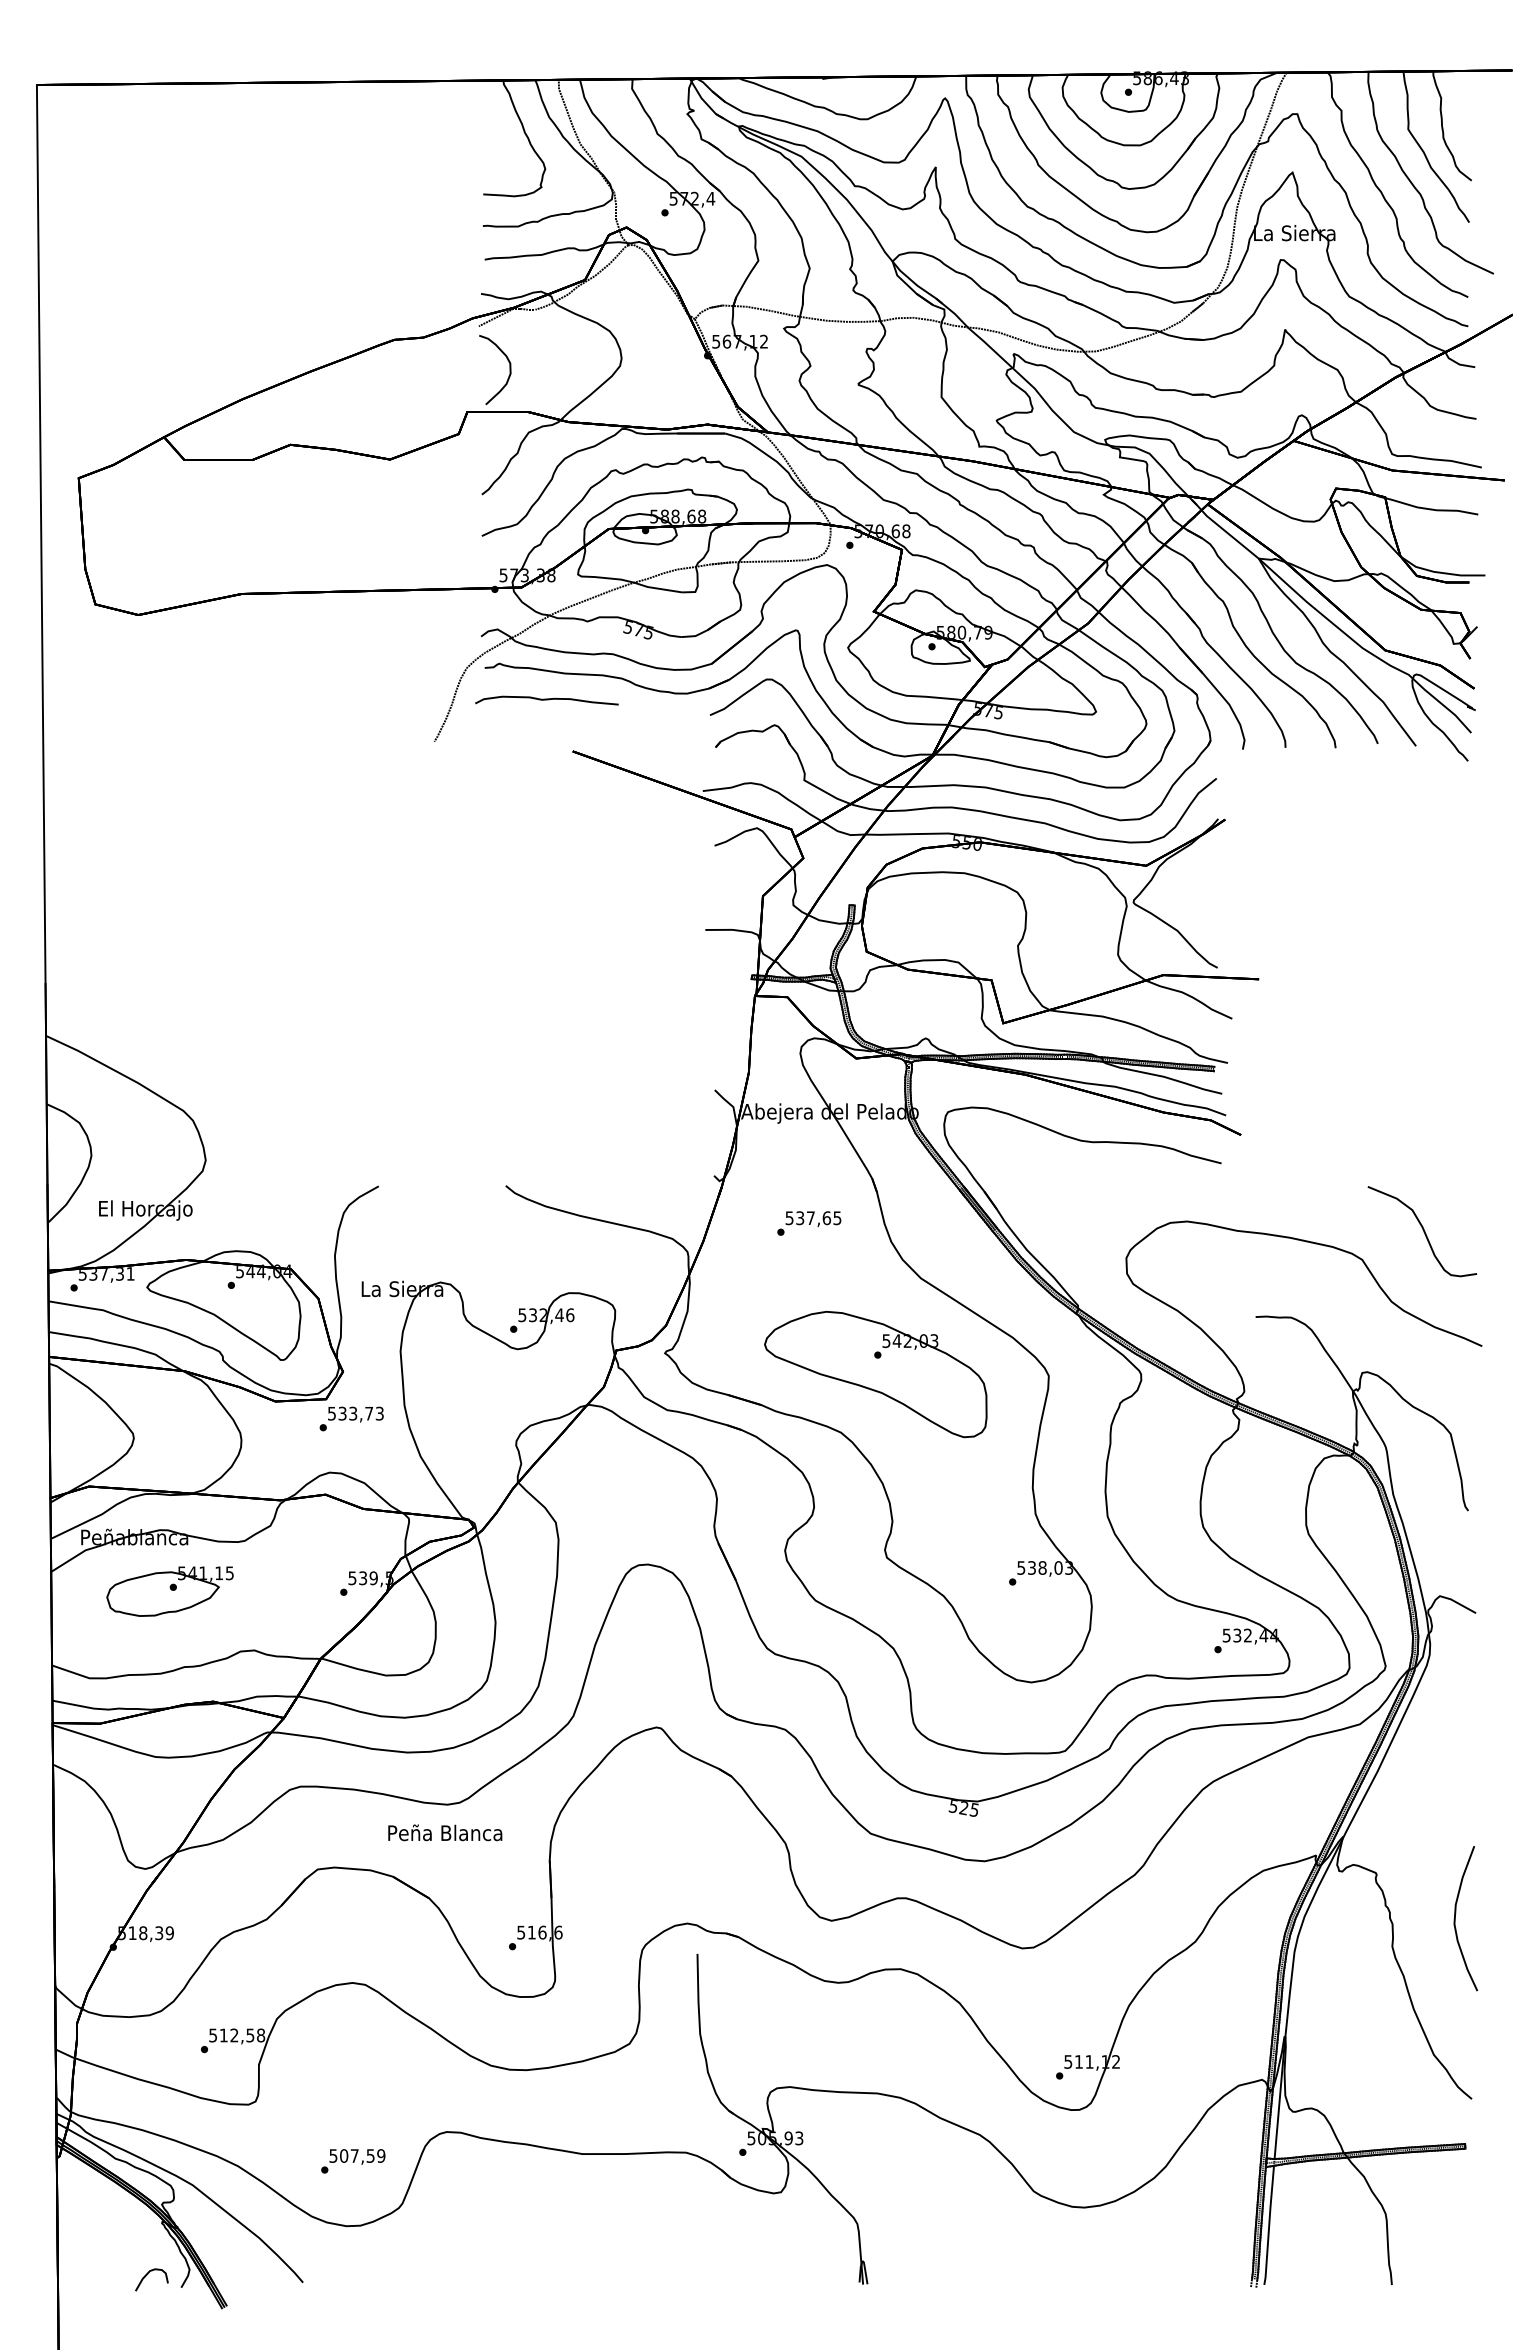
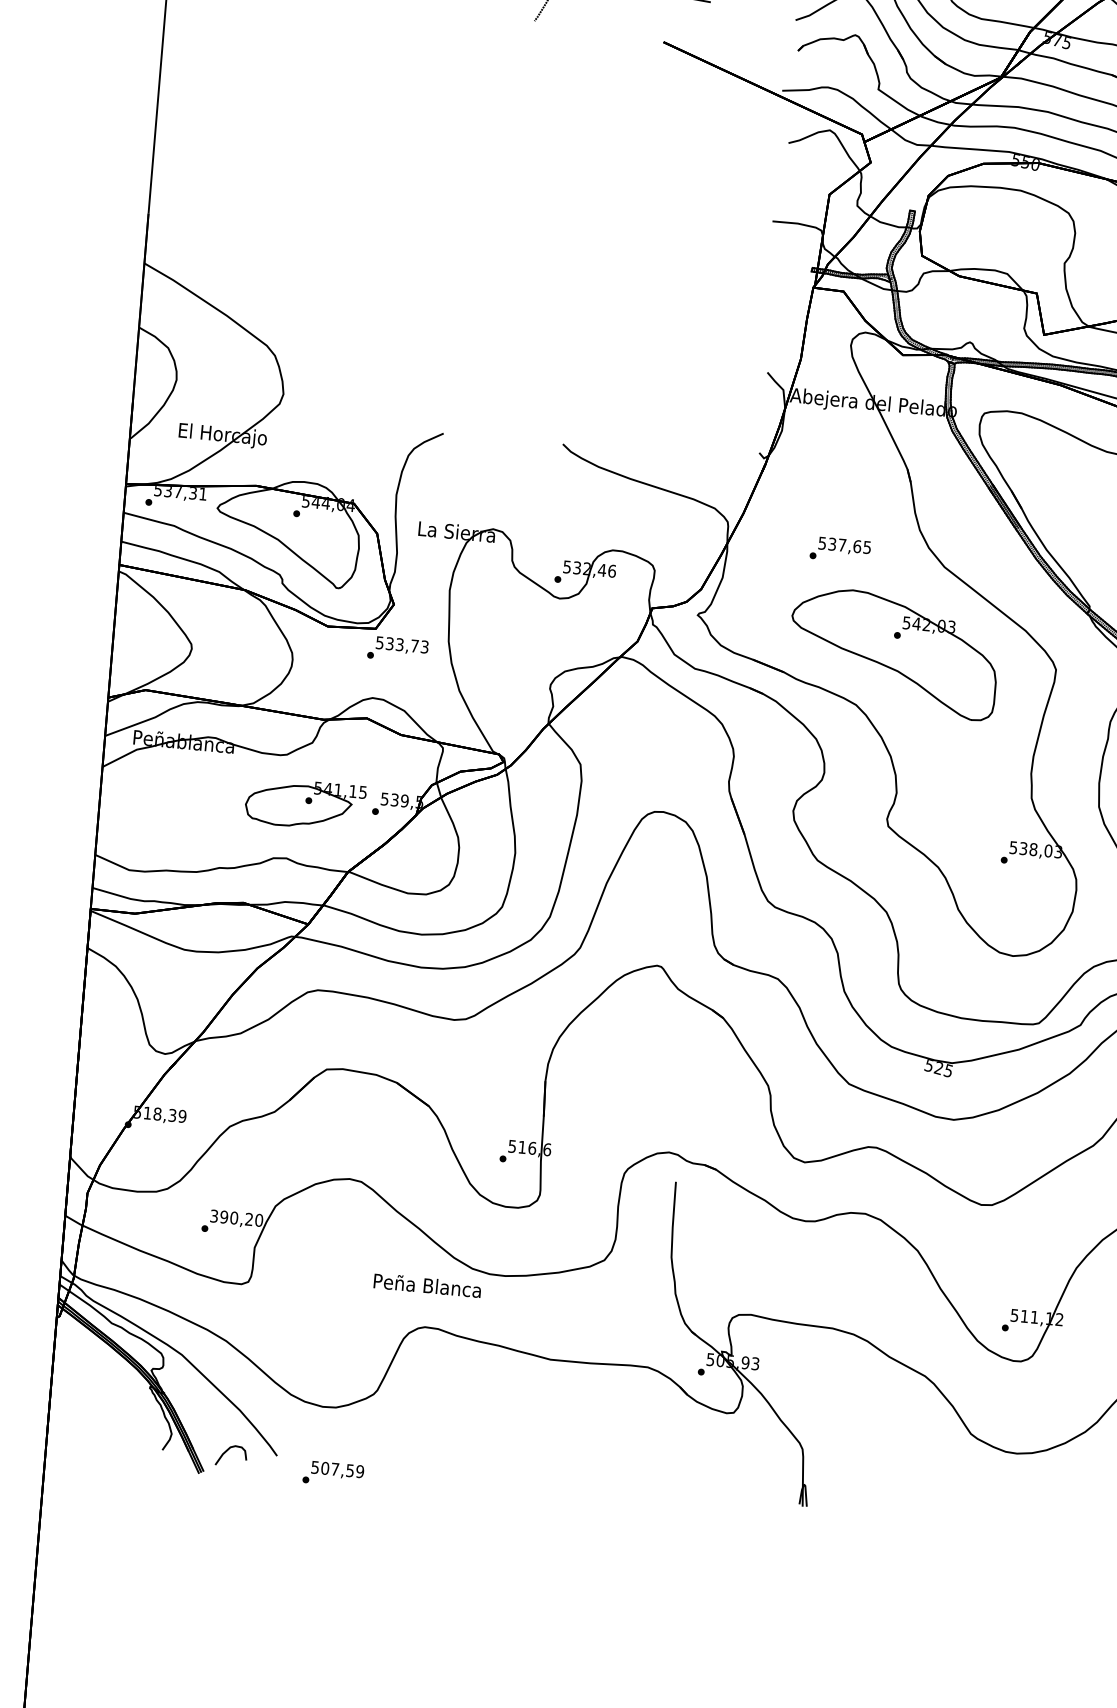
text: (809, 1223) -> (840, 550), moved
part: (169, 1591) -> (304, 804), moved
text: (445, 1832) -> (427, 1285), moved
text: (237, 2035) -> (237, 1218), 512,58 -> 390,20
text: (353, 2161) -> (333, 1474), moved
curve: (147, 2275) -> (227, 1451), moved

